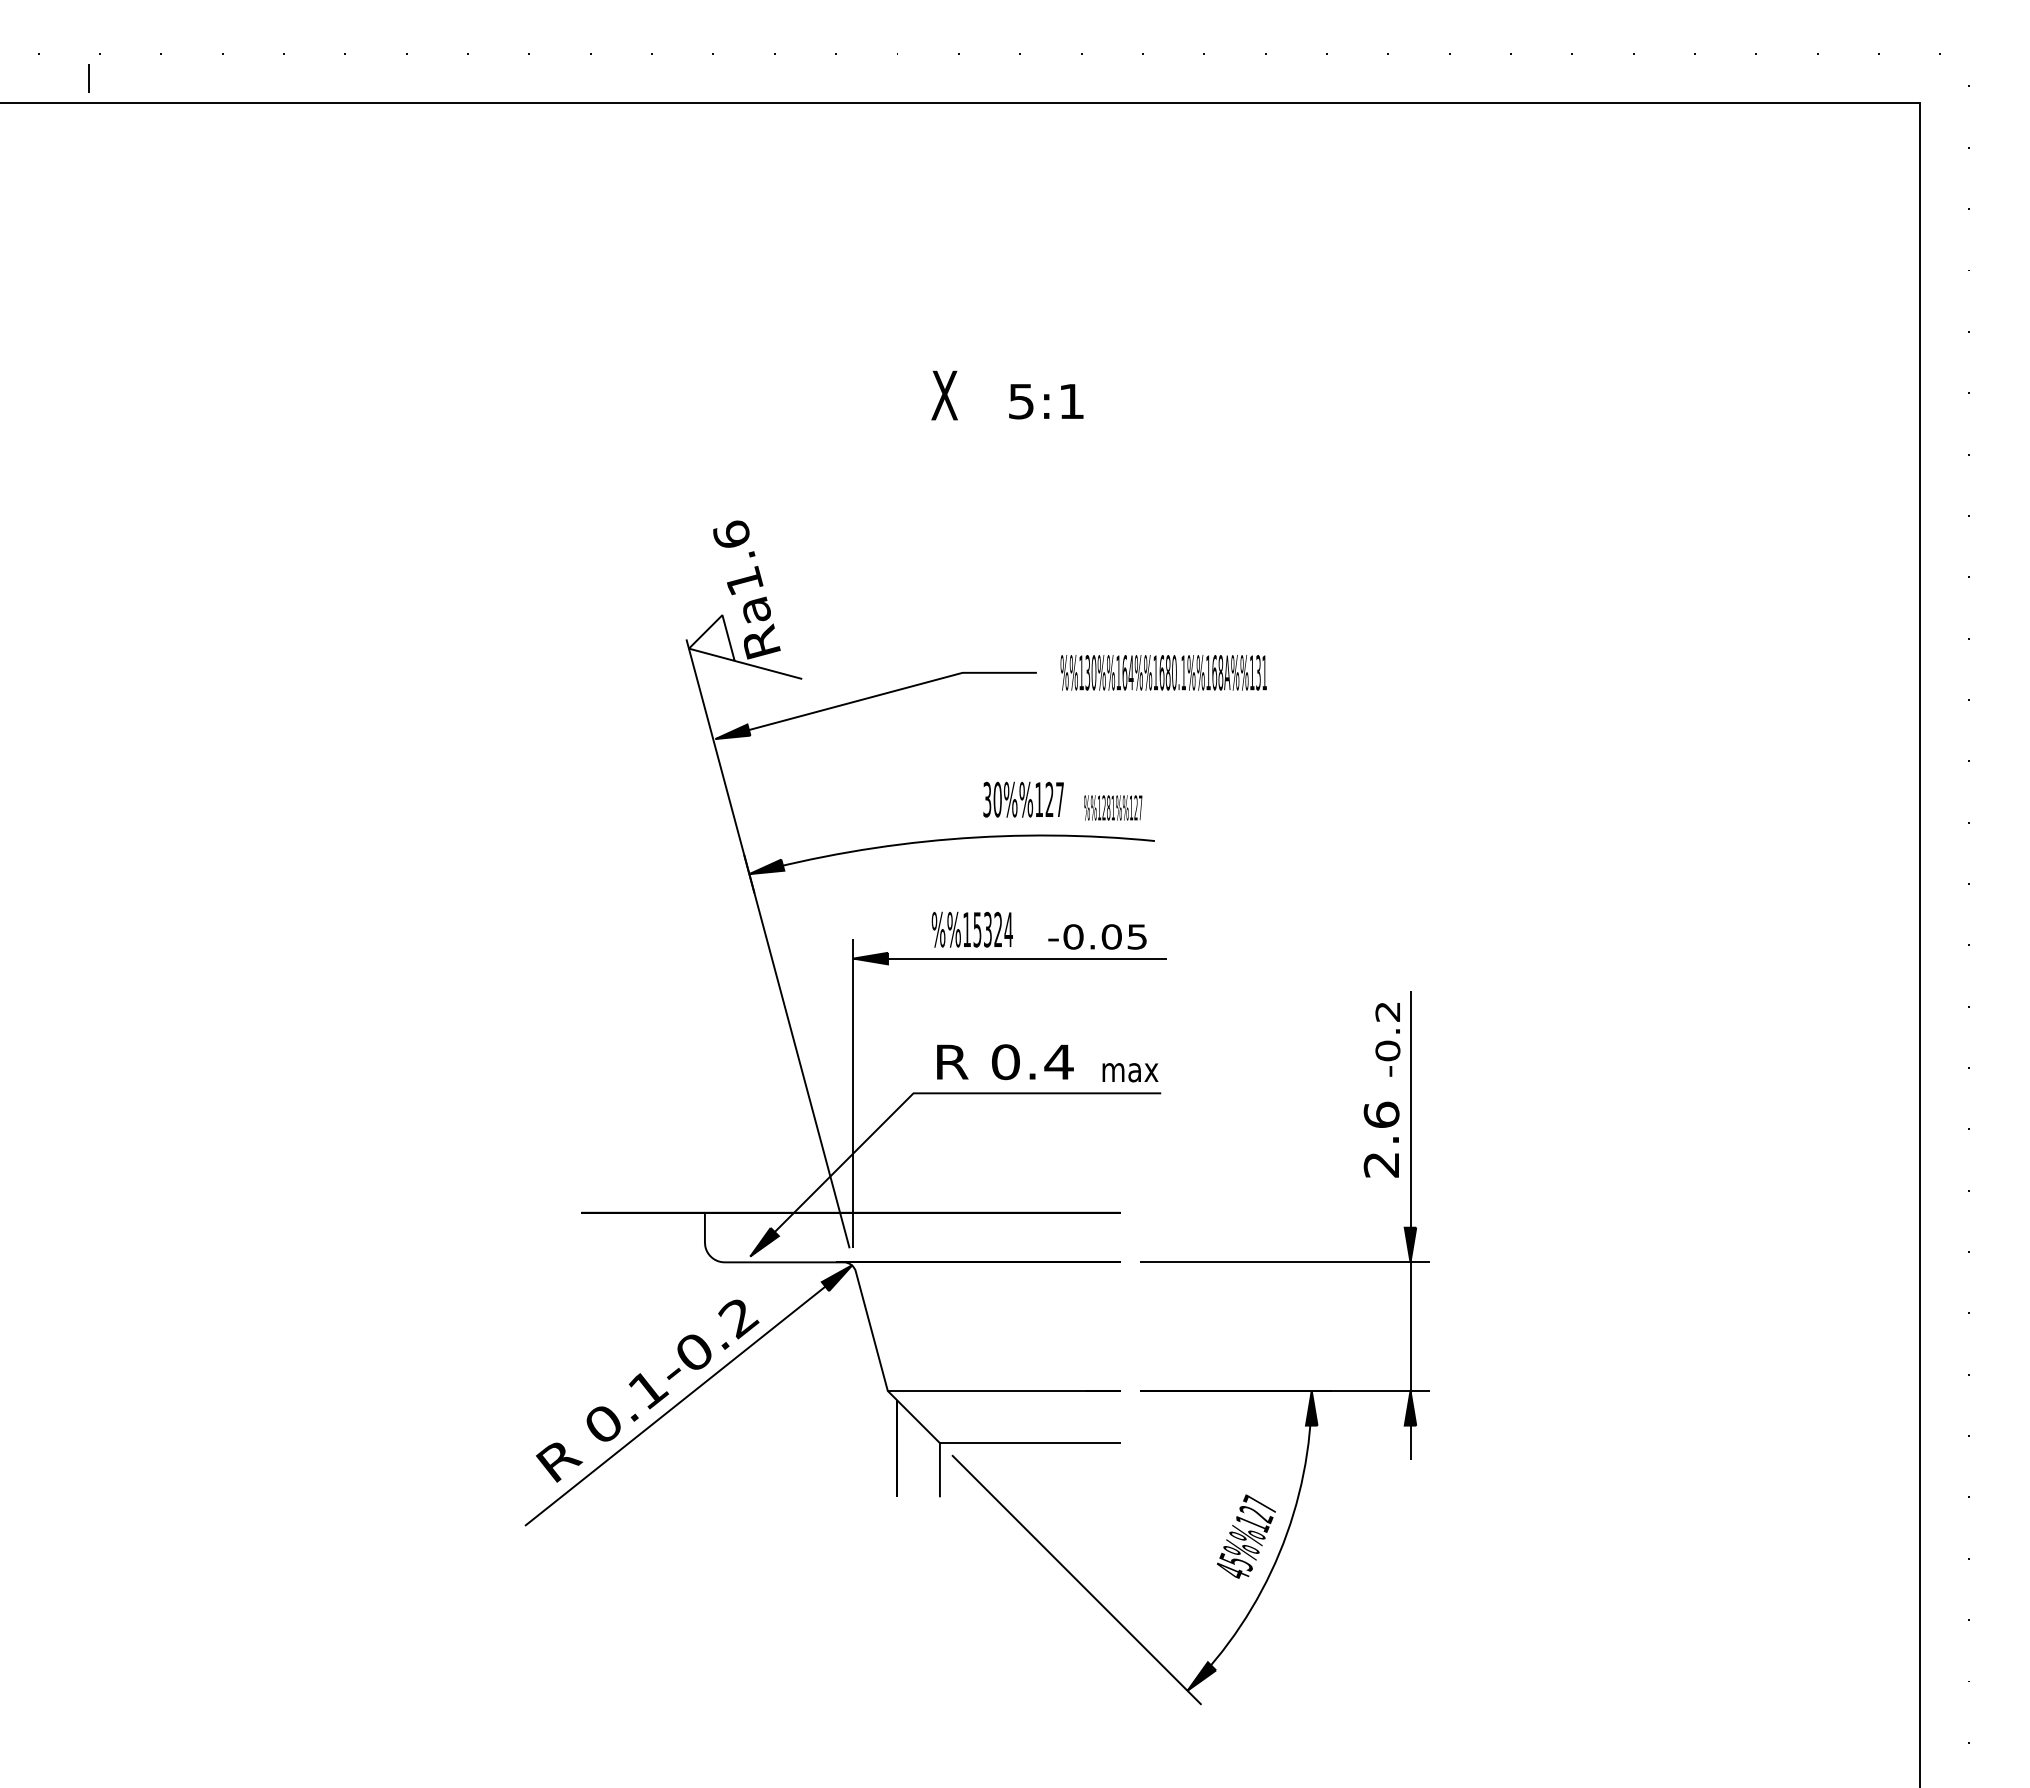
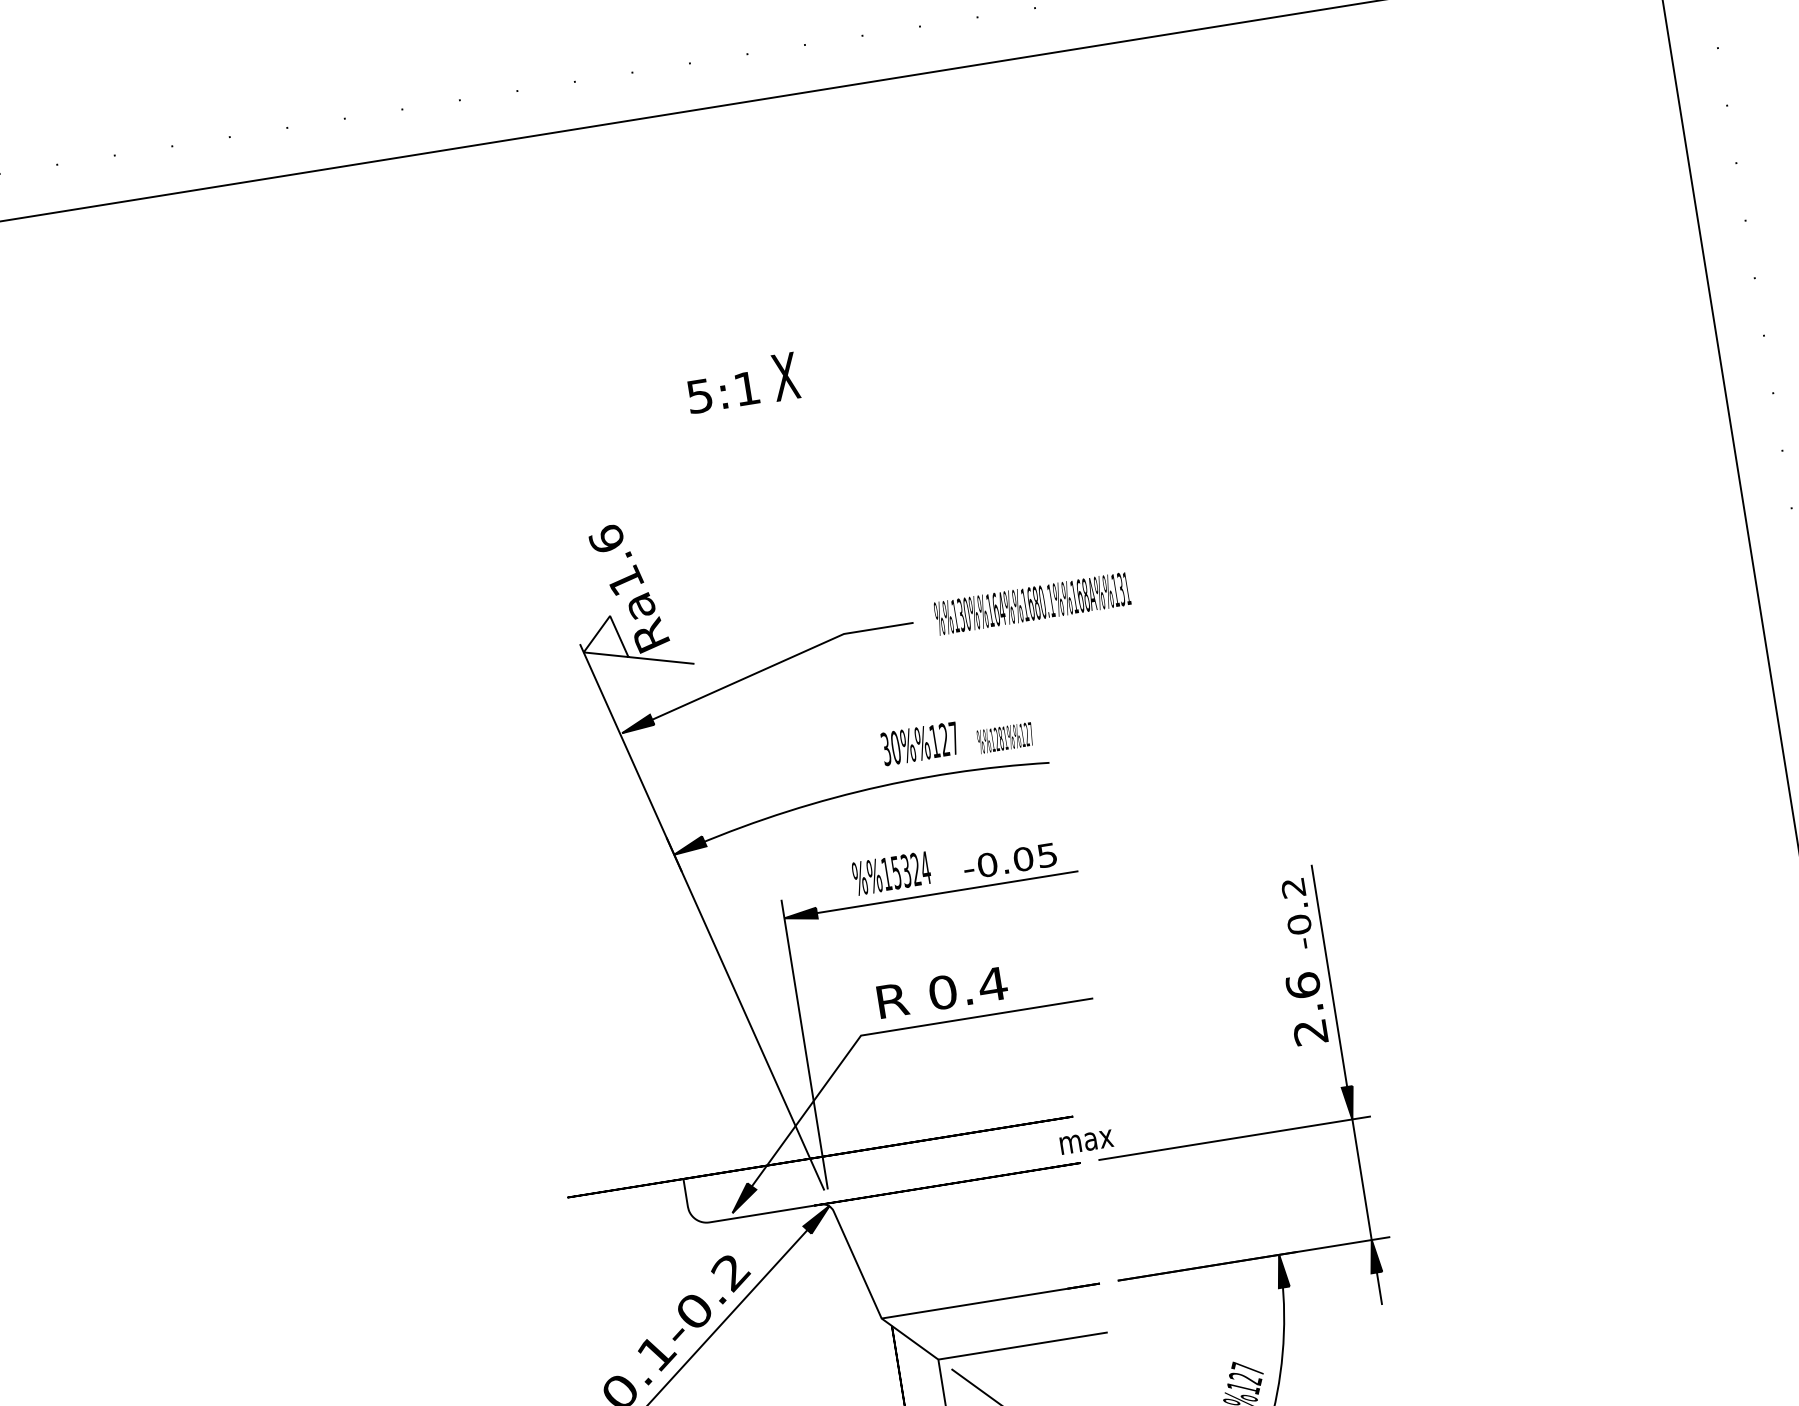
text: (1046, 401) -> (723, 392), moved
text: (1130, 1072) -> (1086, 1141), moved

